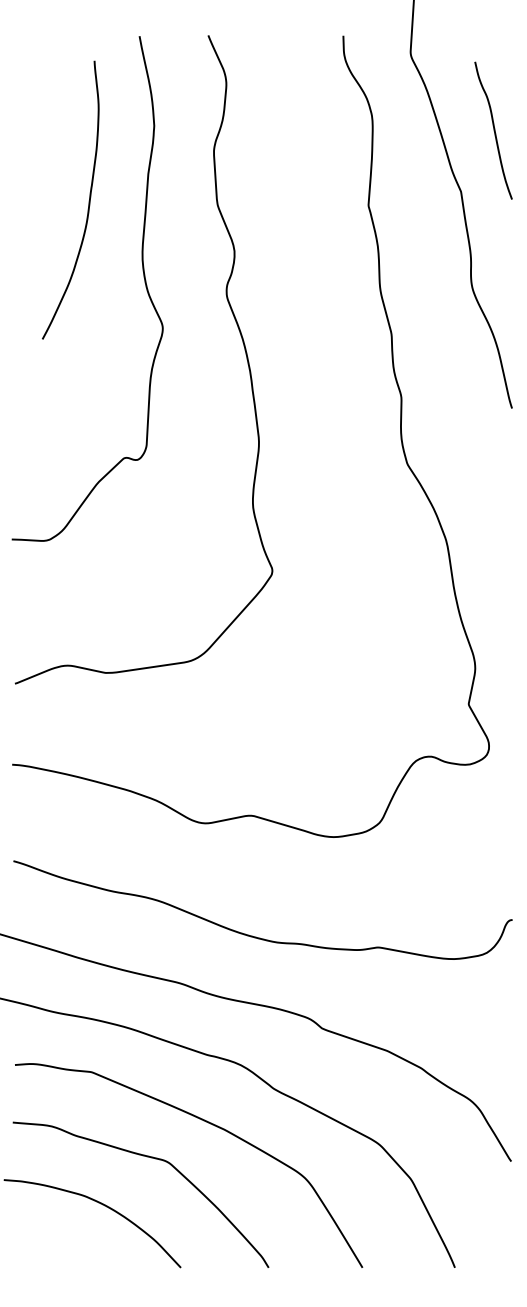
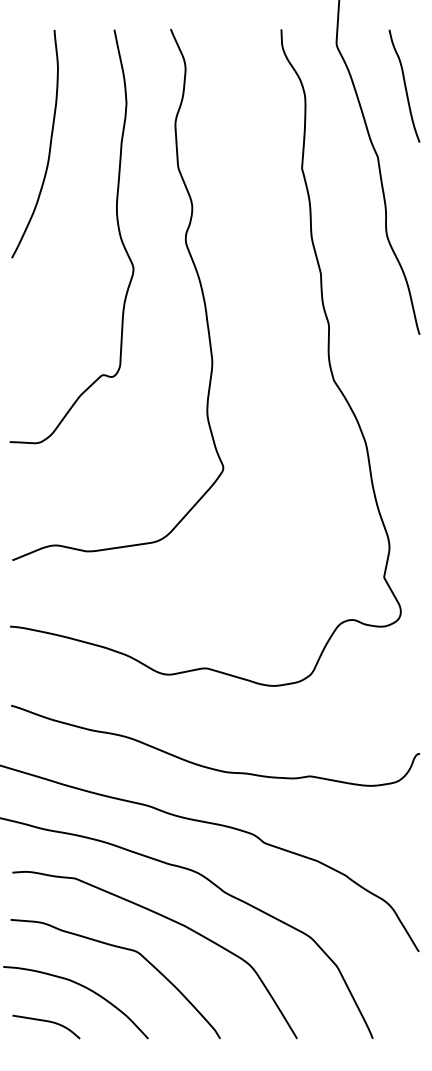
curve: (493, 129) -> (404, 85), moved
curve: (88, 199) -> (49, 143), moved
curve: (57, 1247) -> (47, 1022), added

